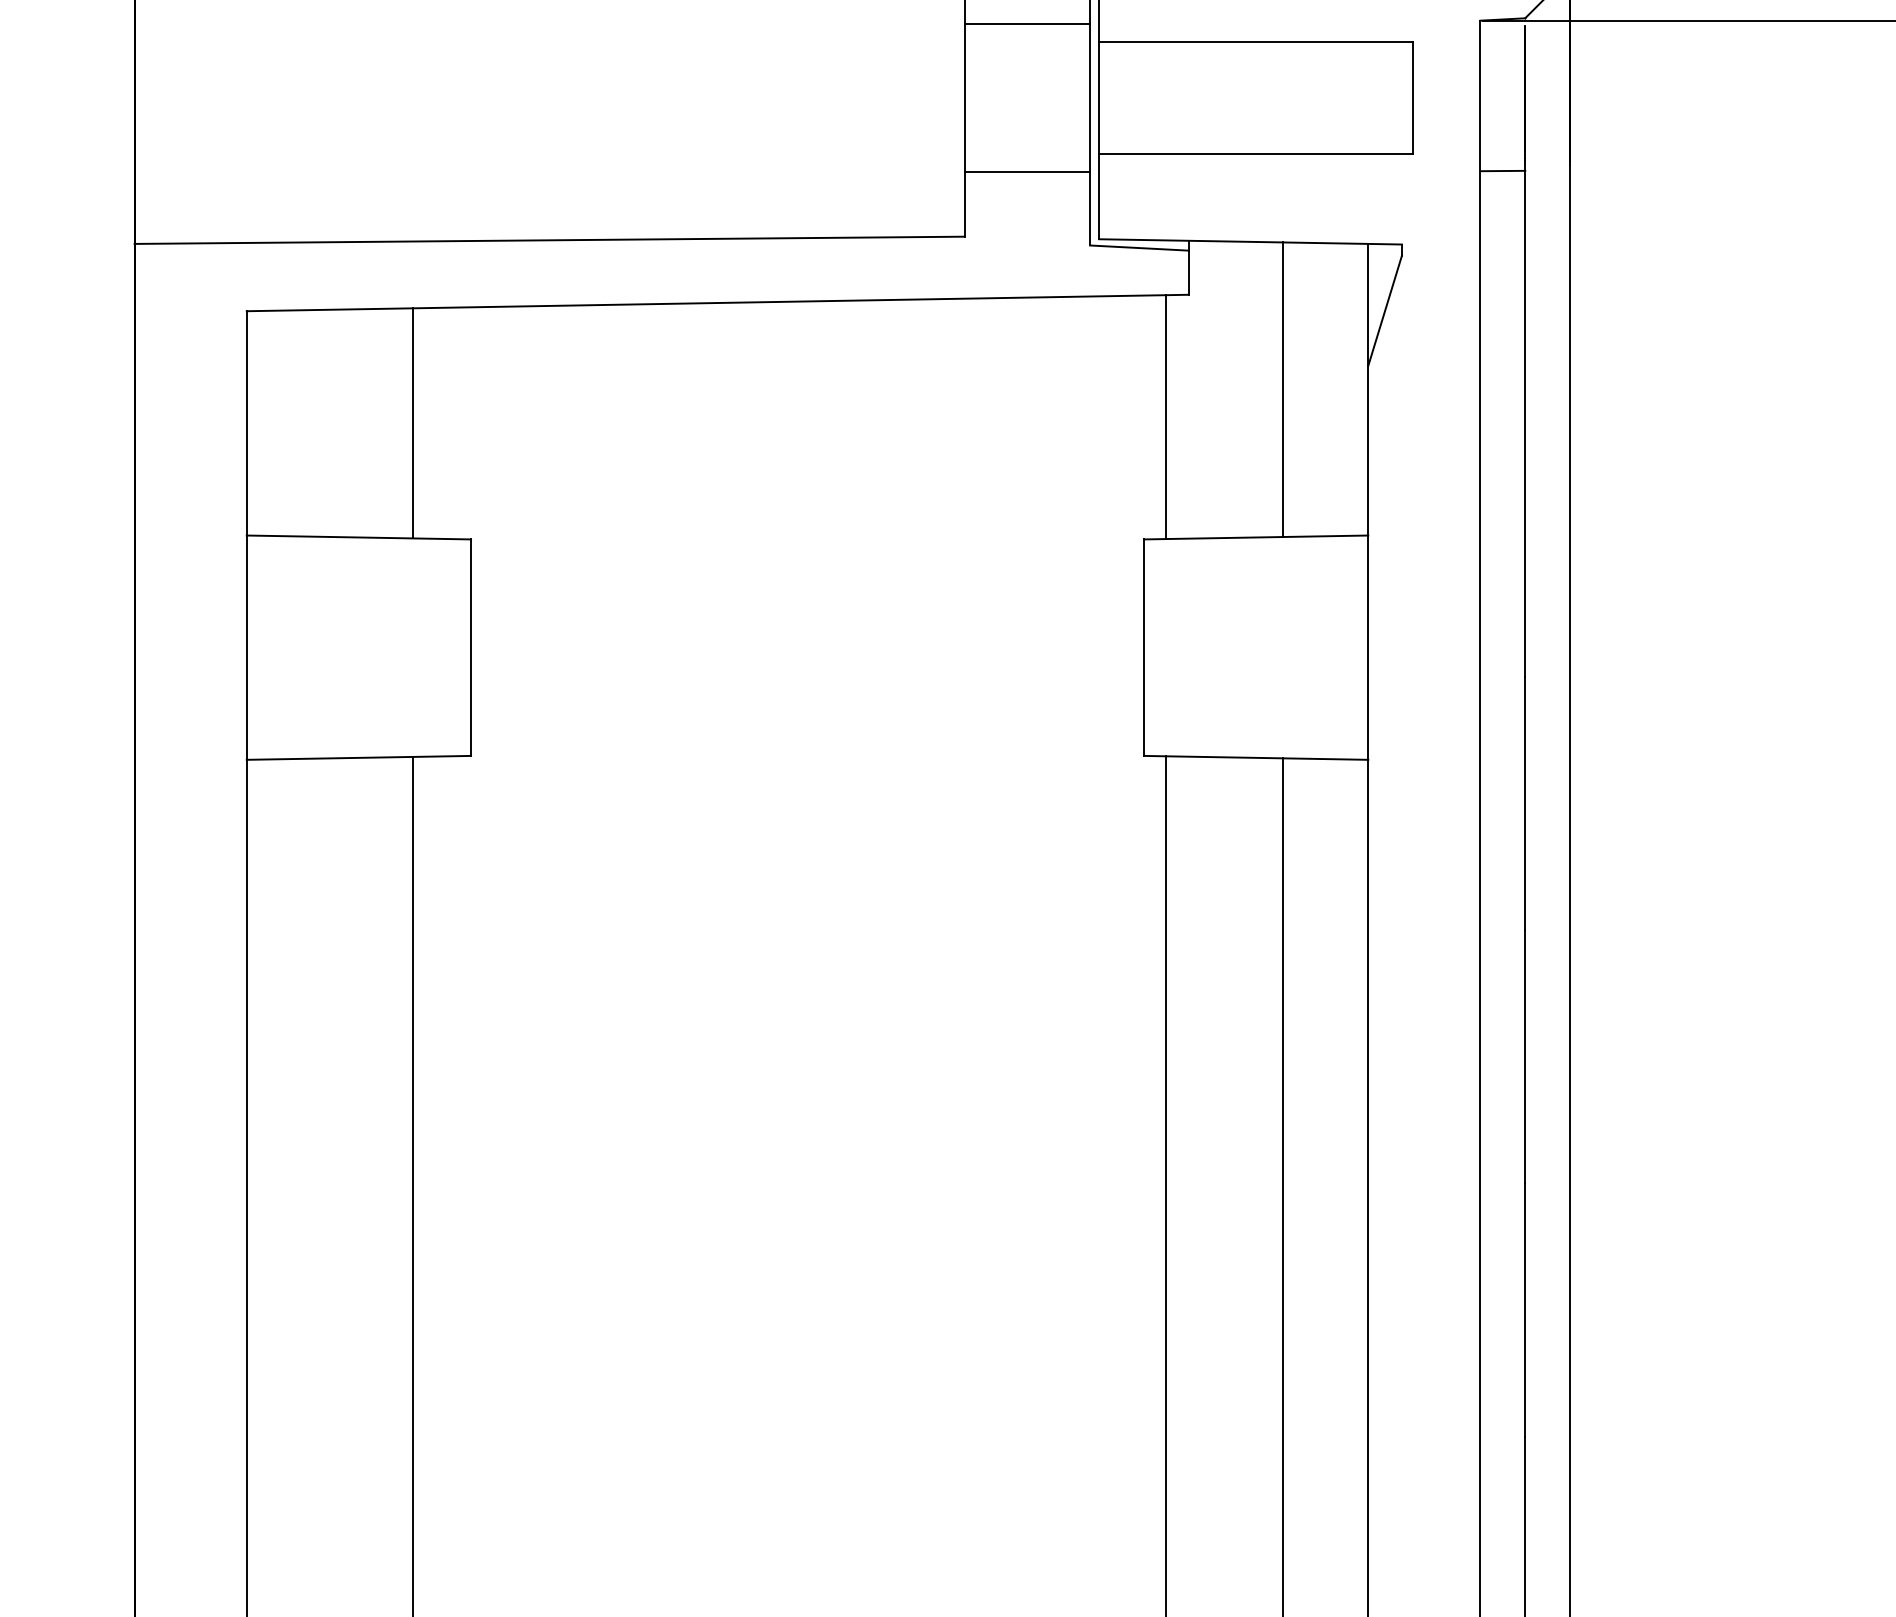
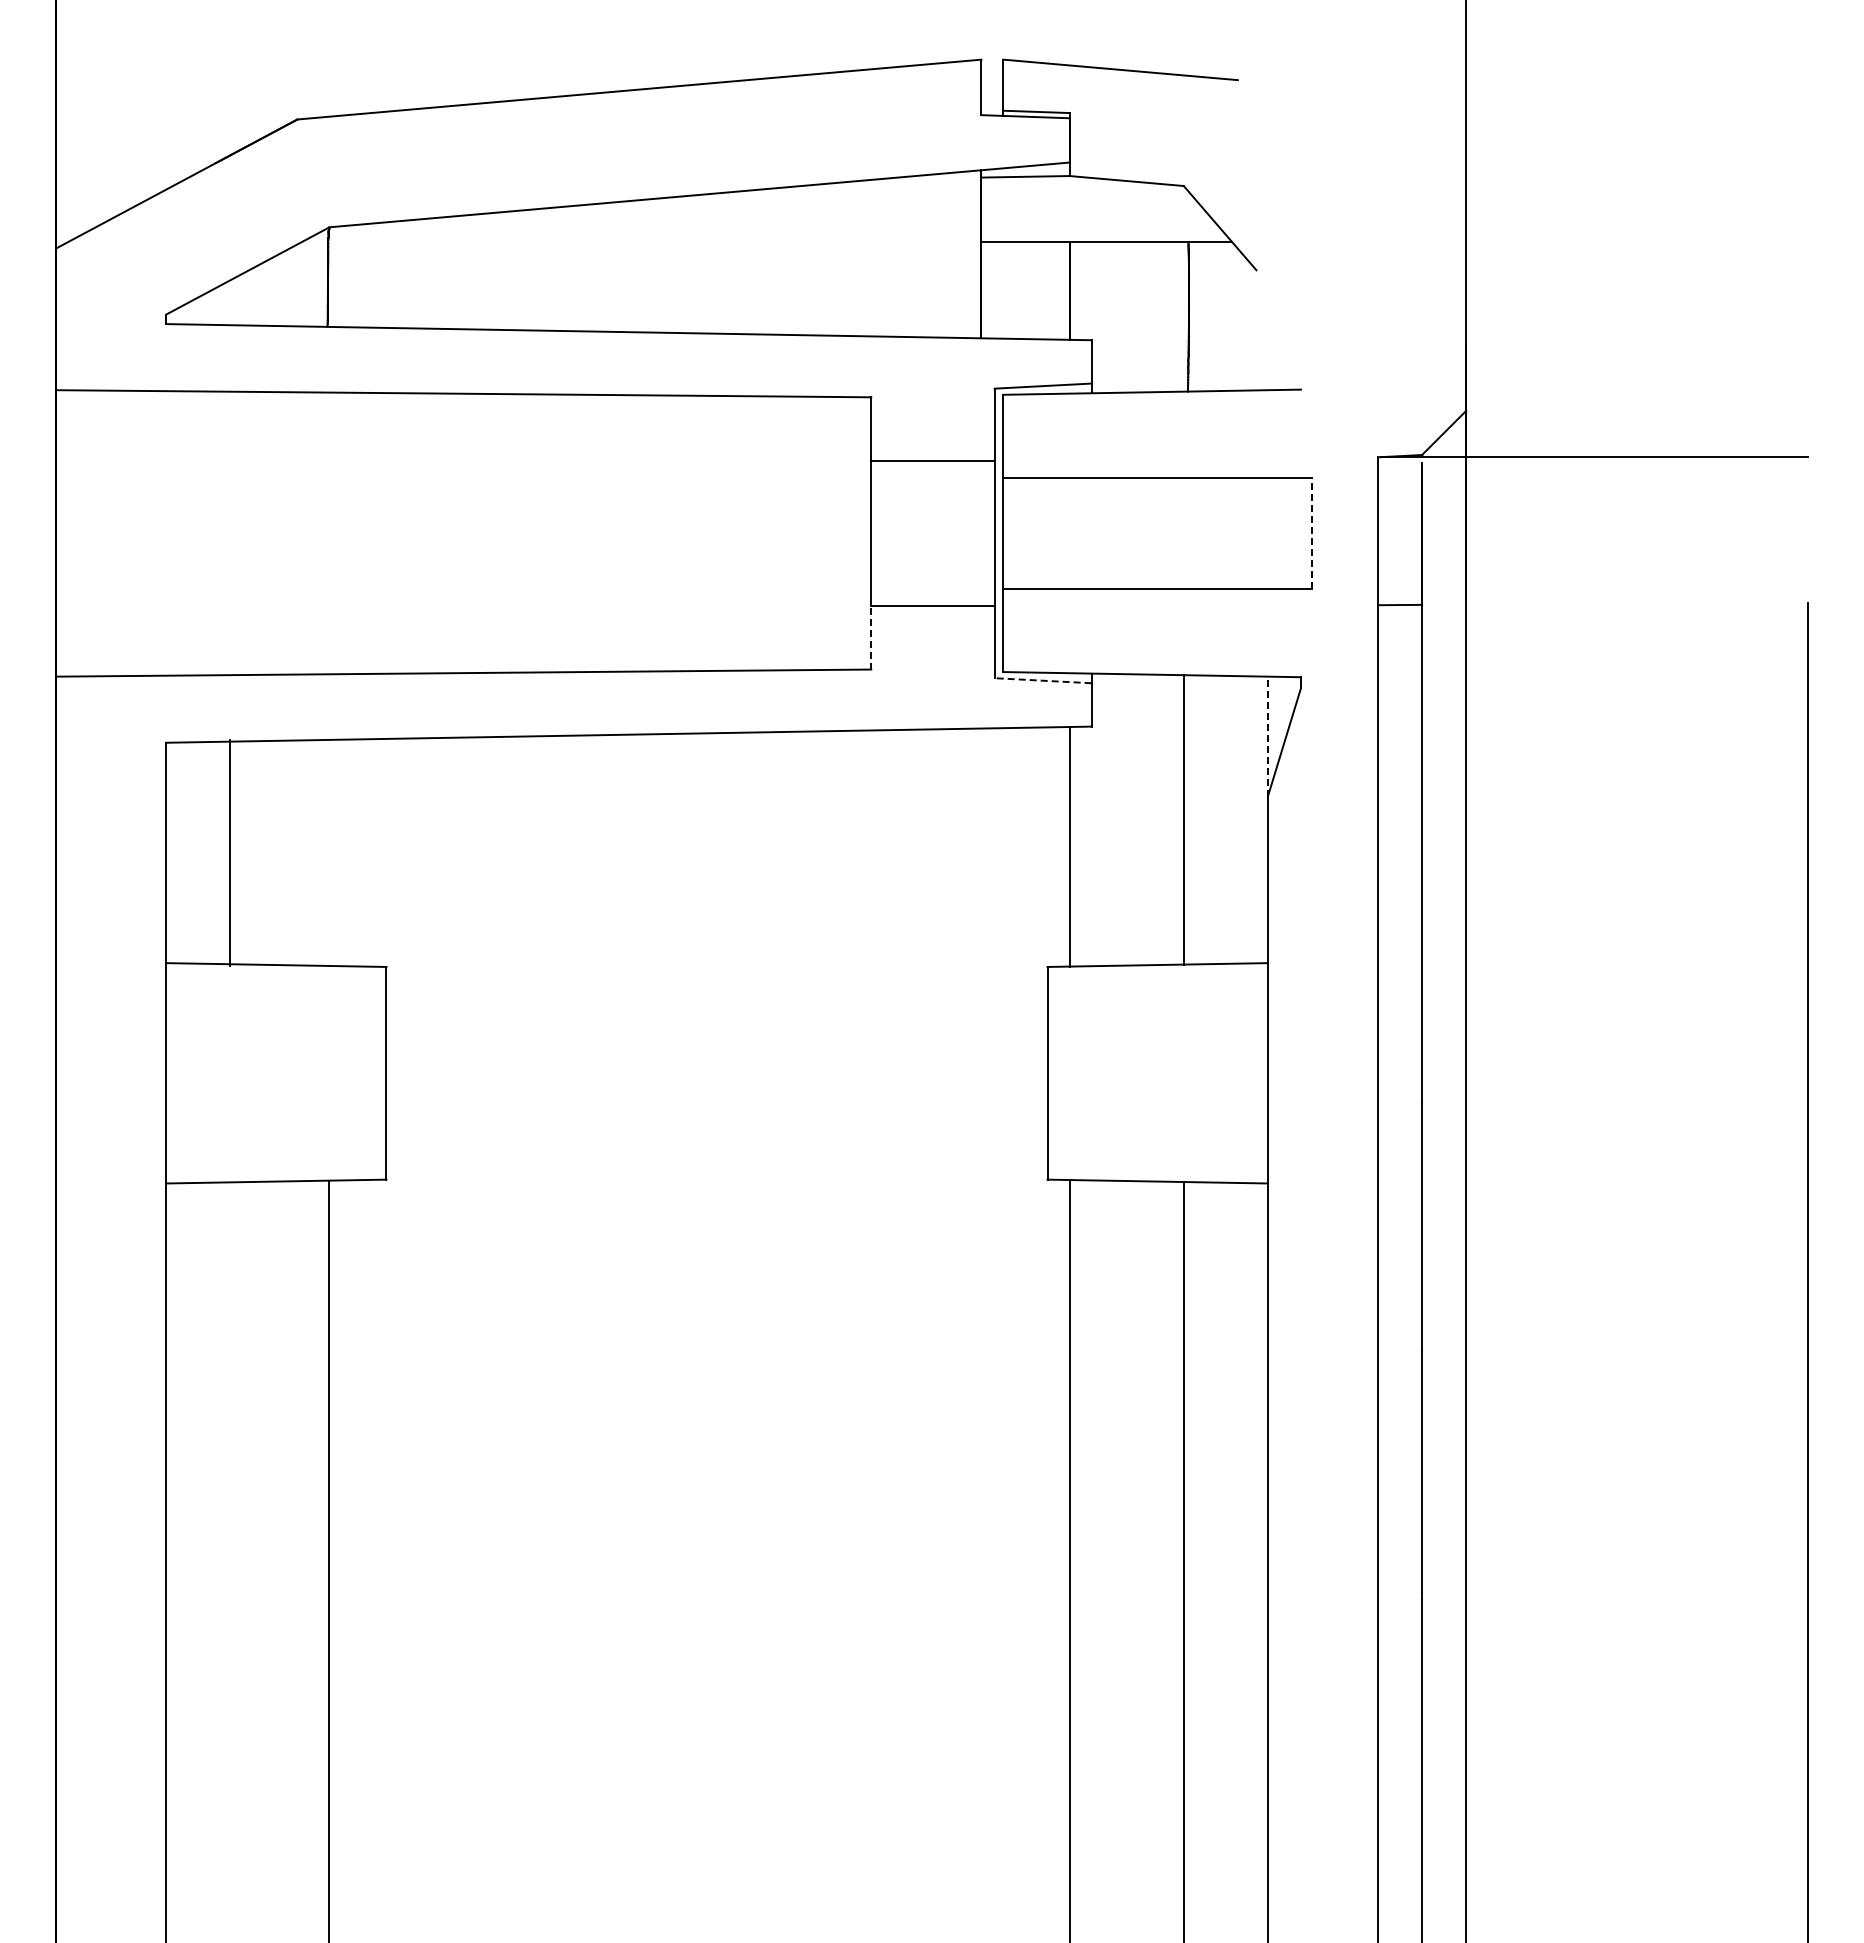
line: (1412, 97) -> (1311, 532), solid -> dashed
line: (964, 204) -> (871, 637), solid -> dashed
line: (1139, 247) -> (1043, 680), solid -> dashed
line: (1367, 304) -> (1267, 736), solid -> dashed
line: (413, 422) -> (230, 852), moved

